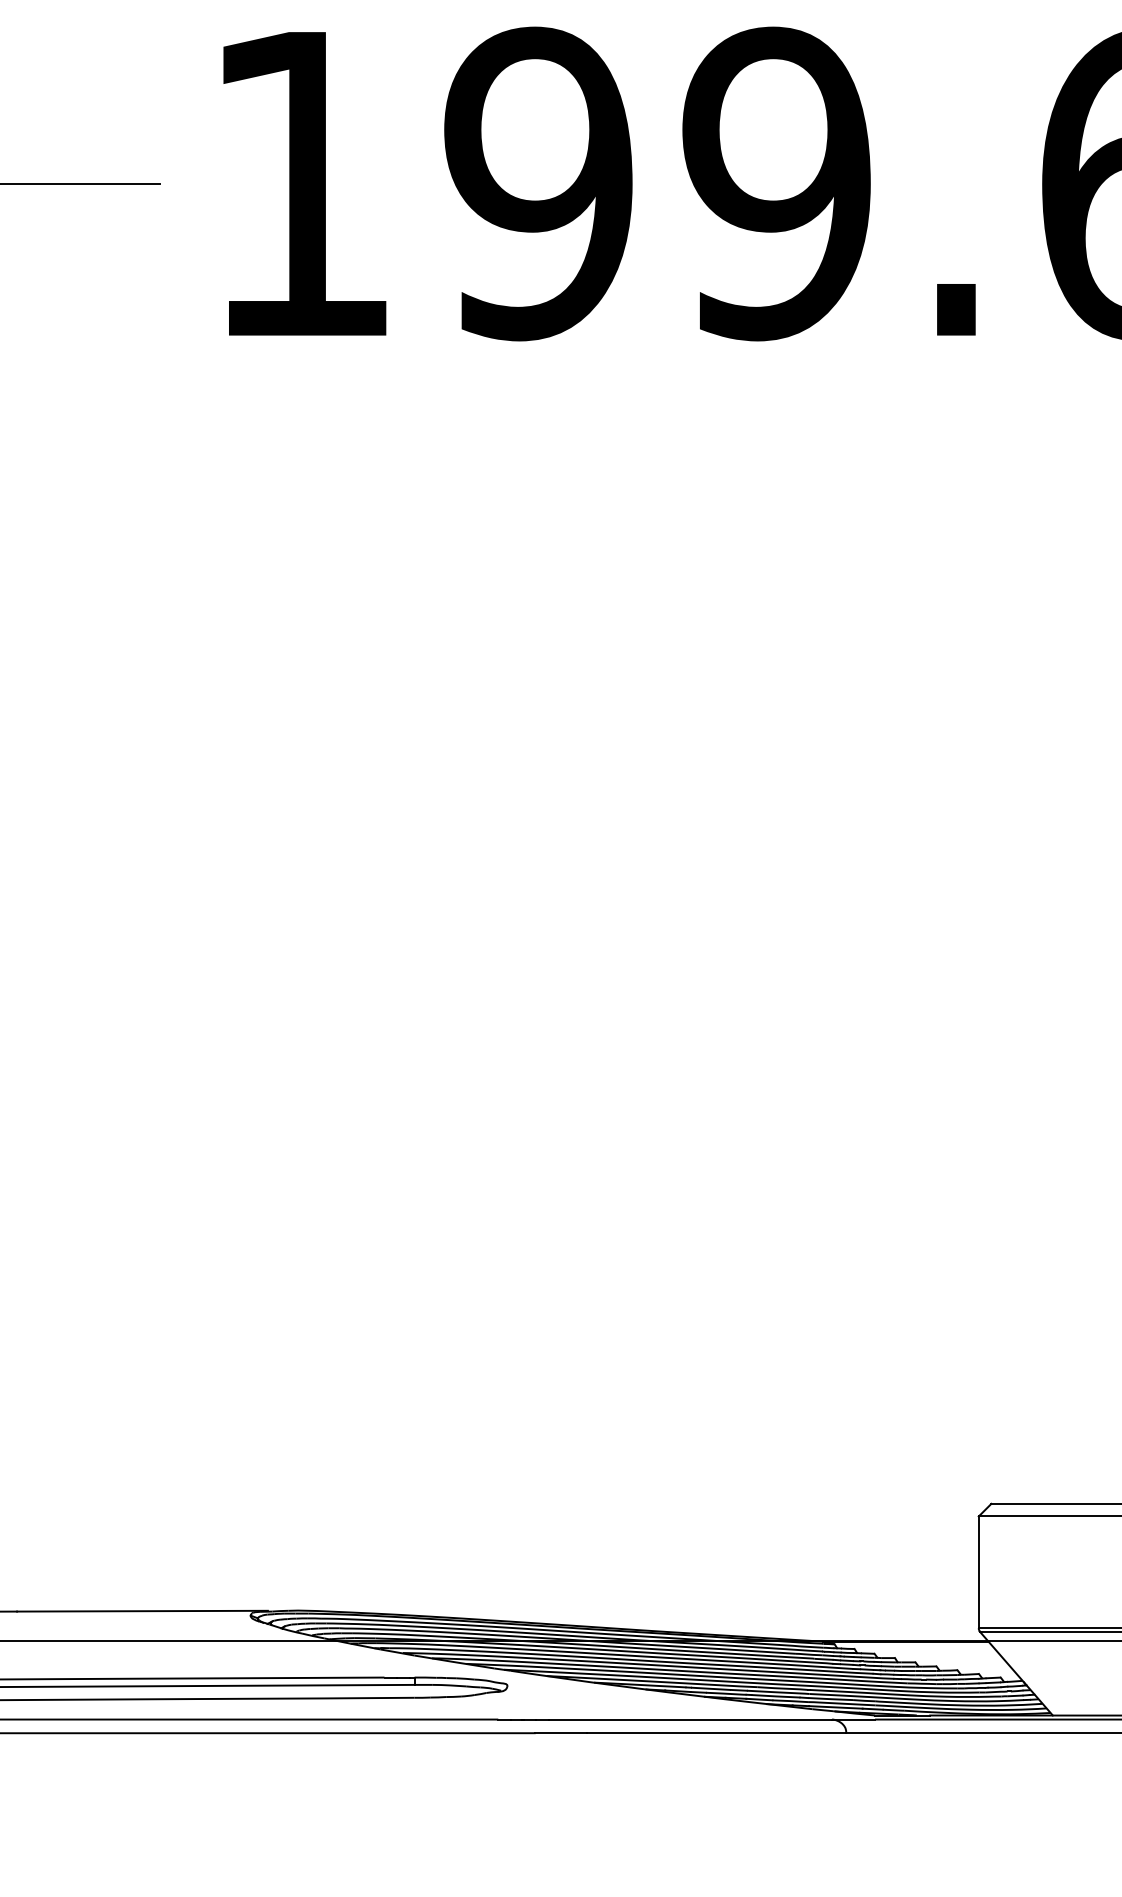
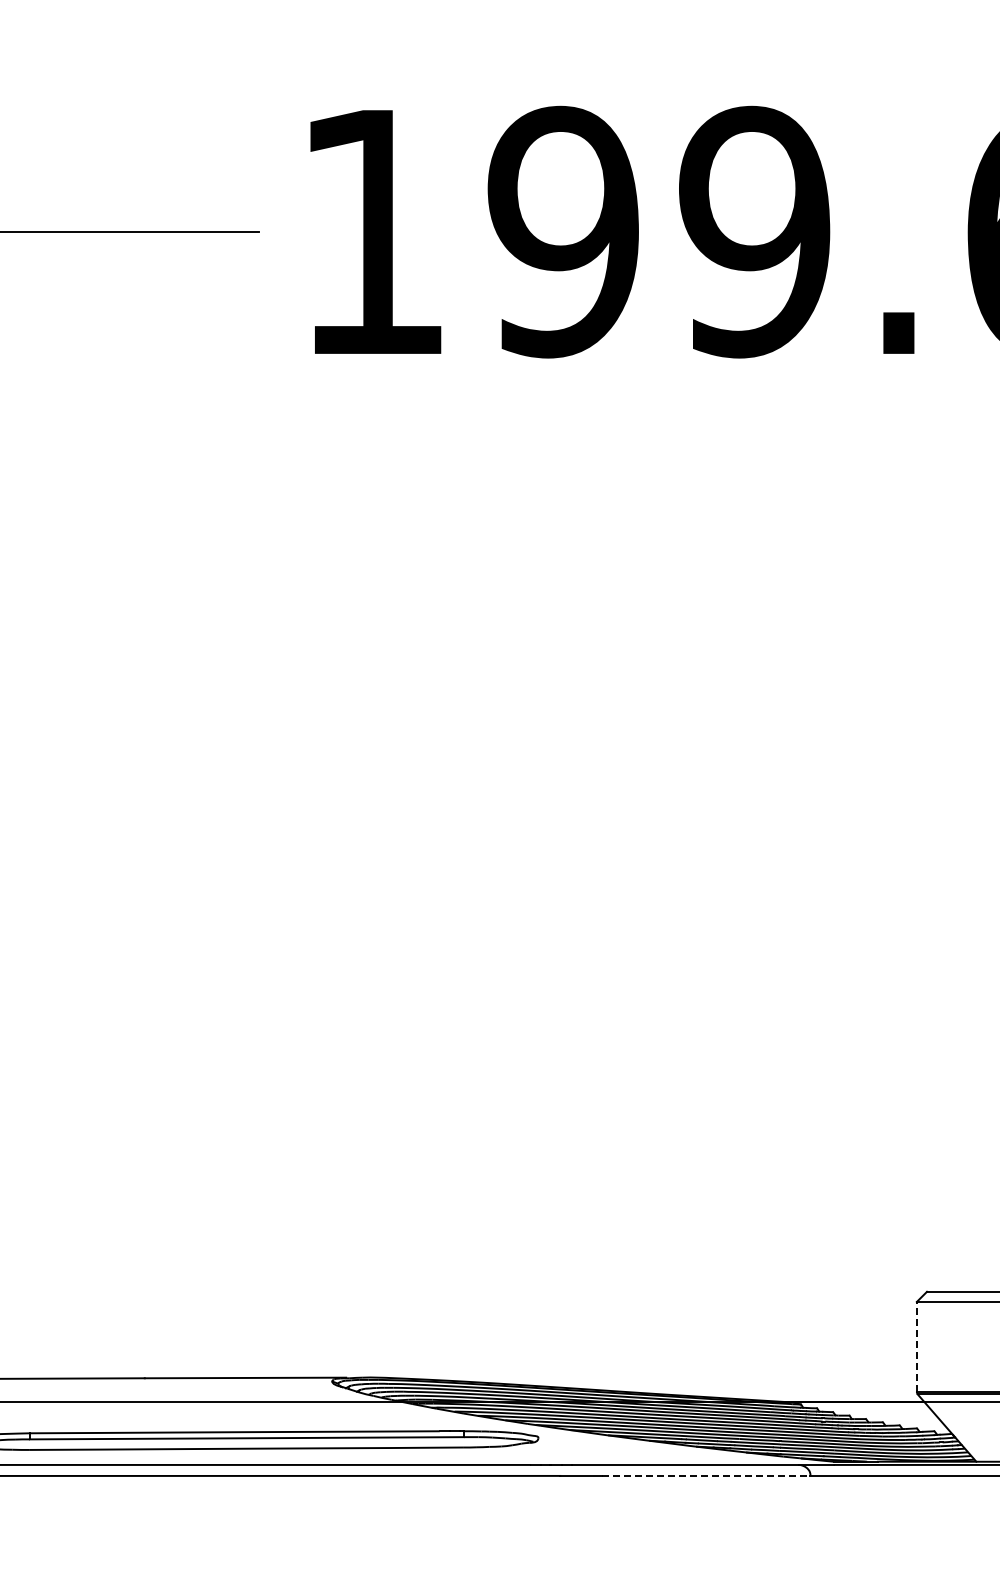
line: (978, 1571) -> (916, 1346), solid -> dashed
line: (716, 1732) -> (706, 1475), solid -> dashed

